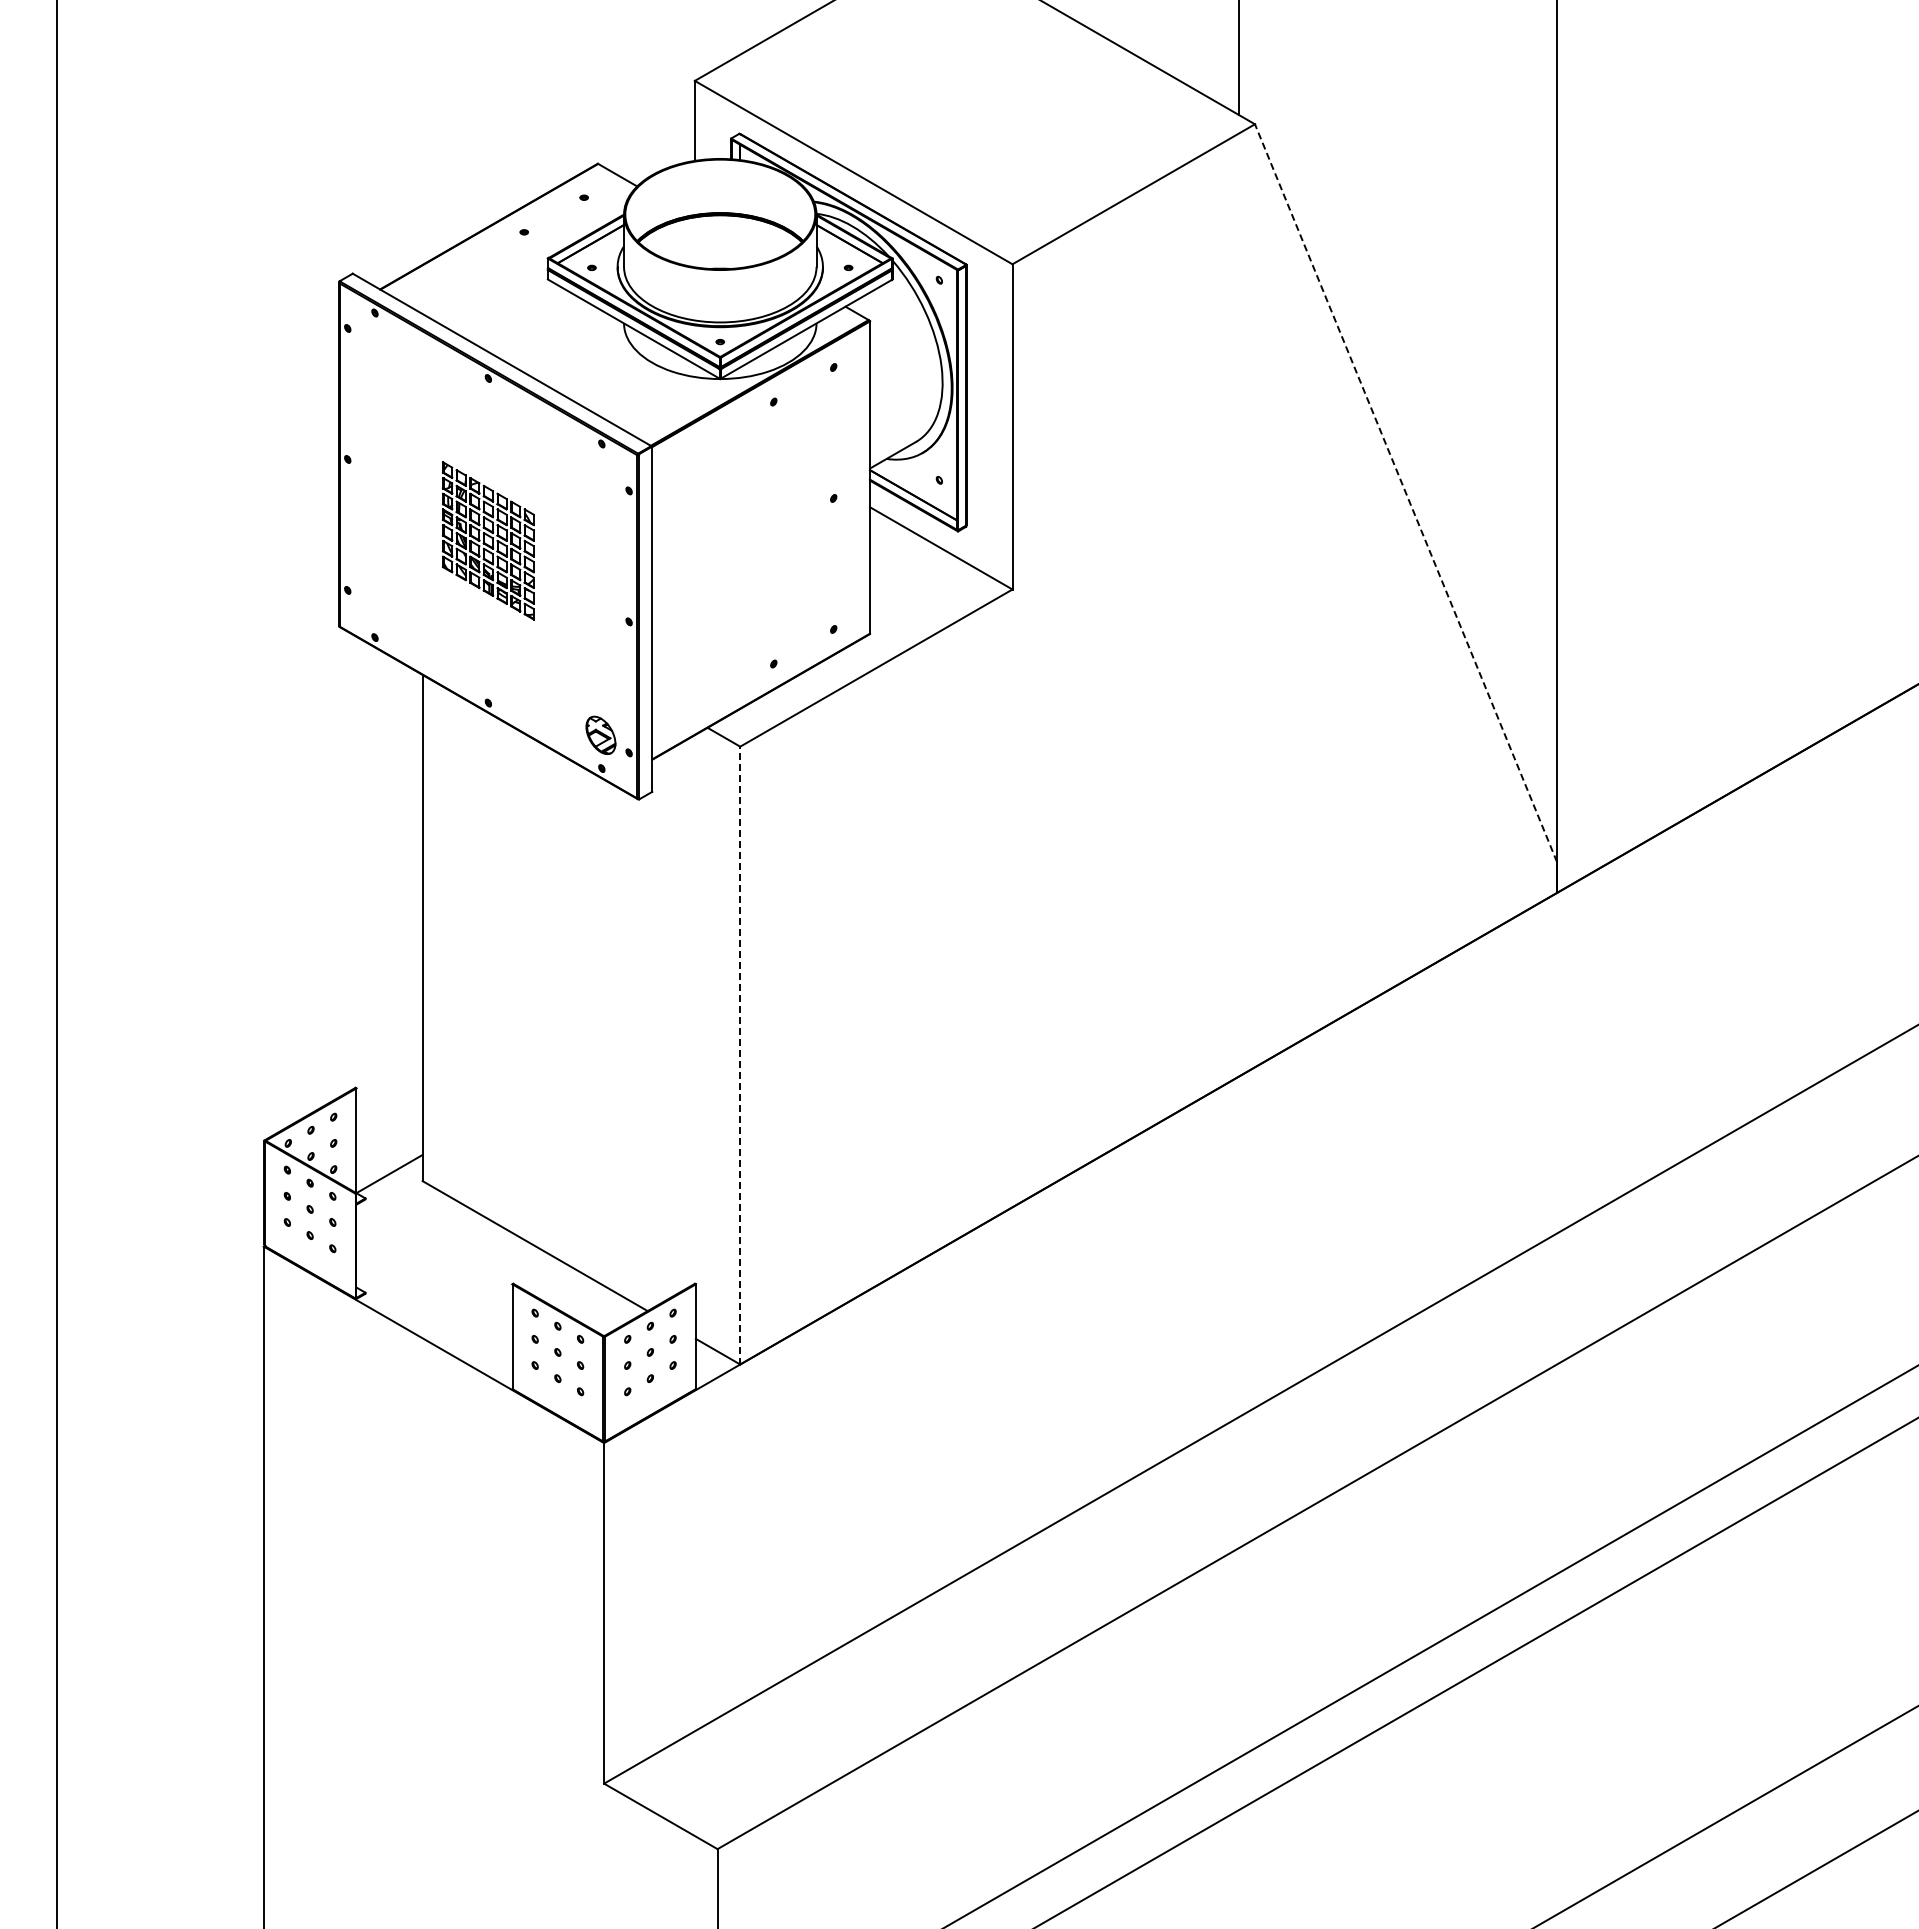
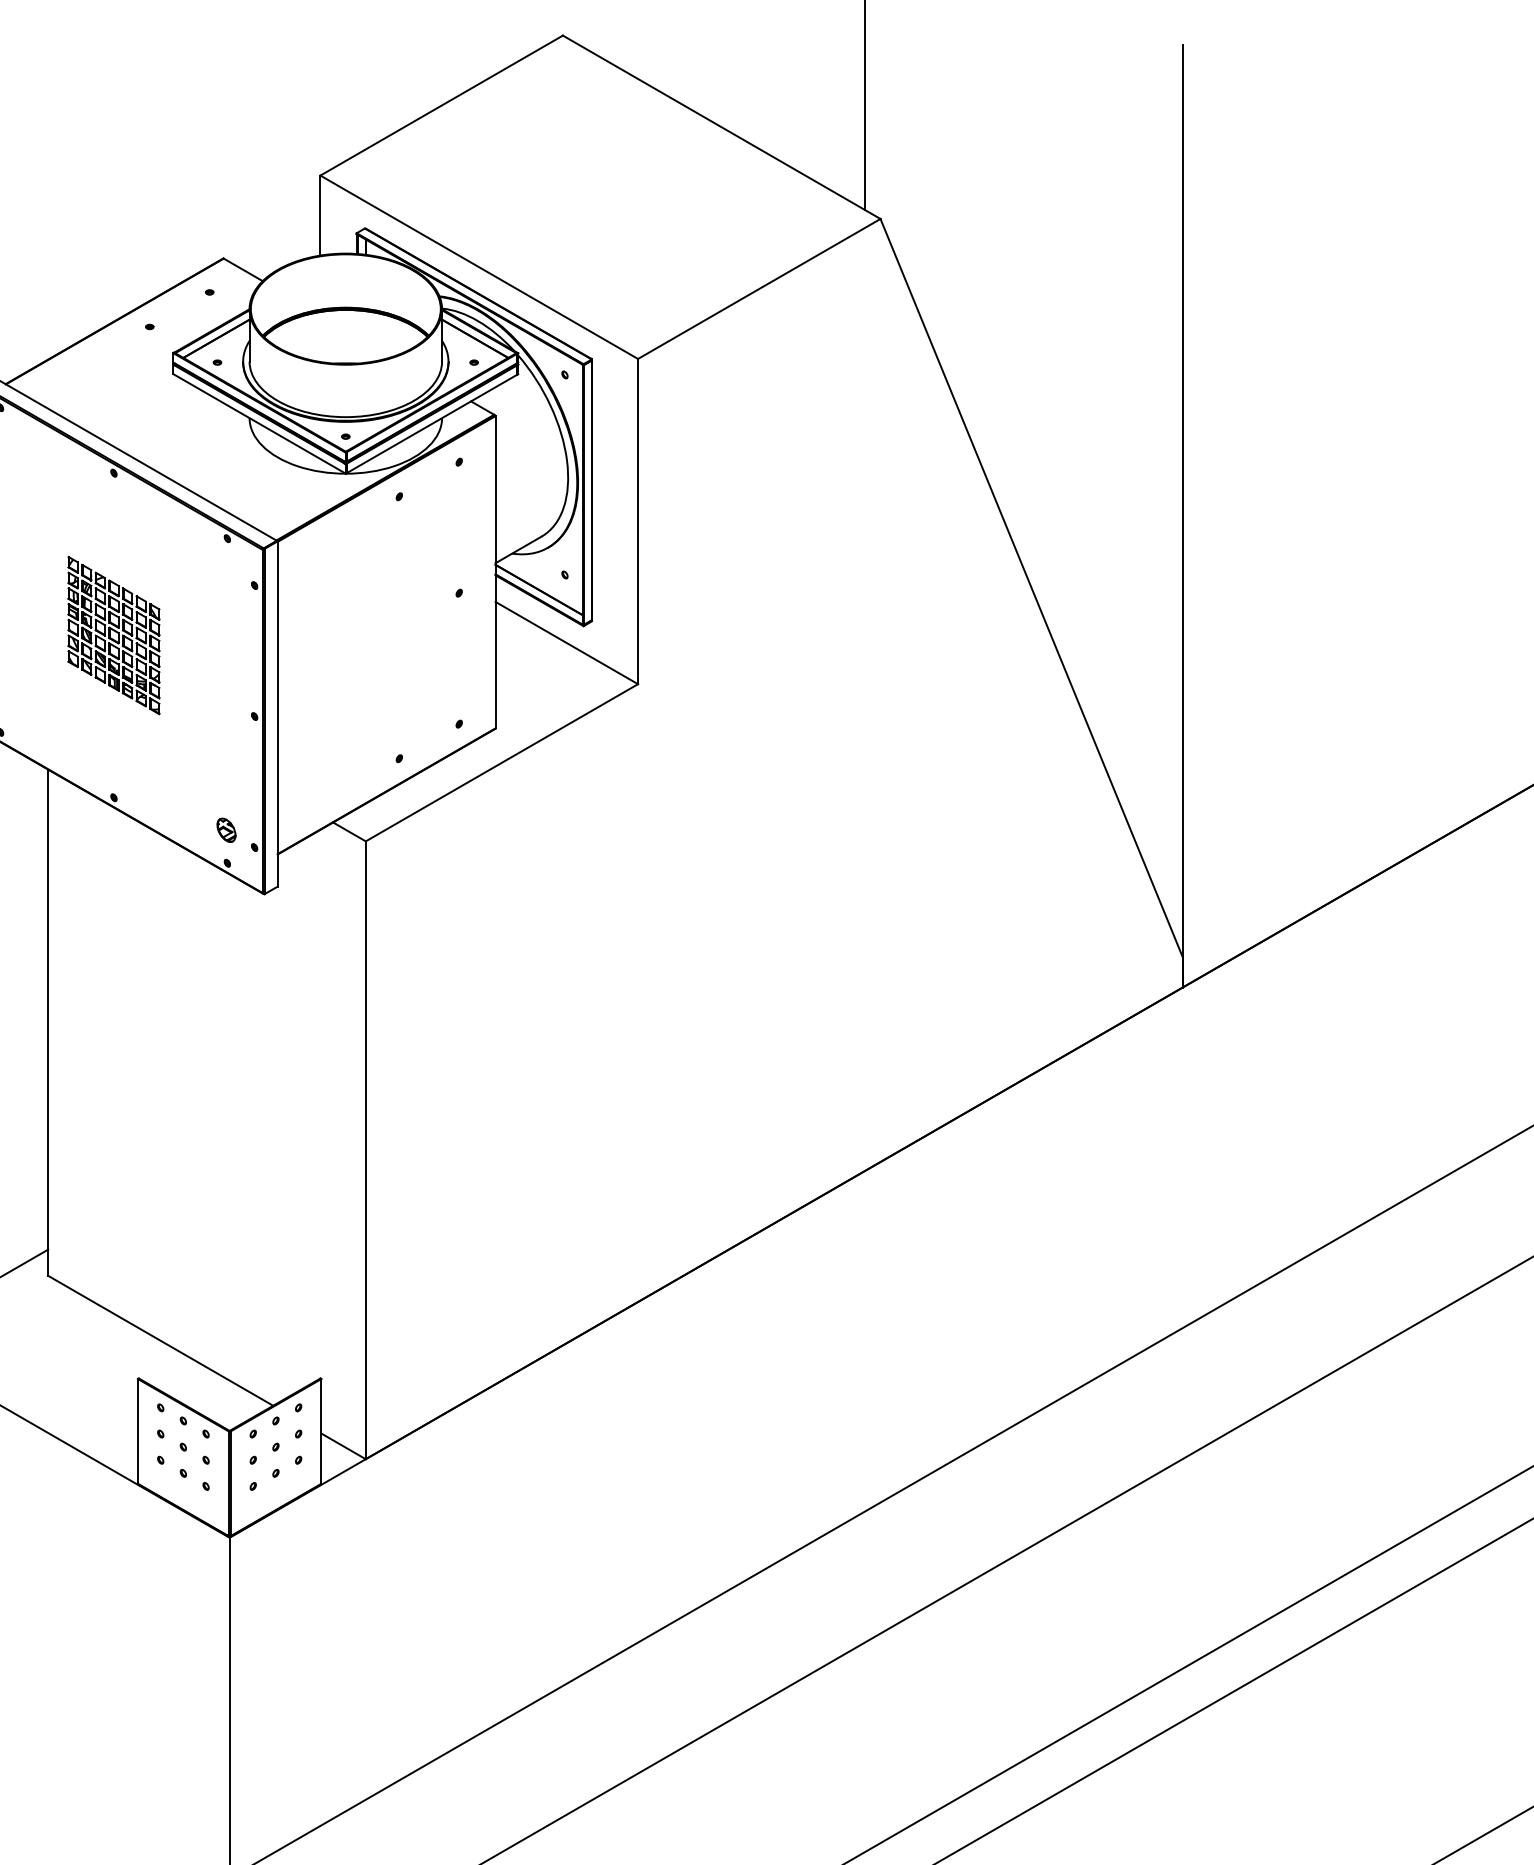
line: (1405, 493) -> (1031, 588), dashed -> solid
part: (600, 735) -> (226, 830), size x0.62
line: (740, 1055) -> (366, 1150), dashed -> solid

